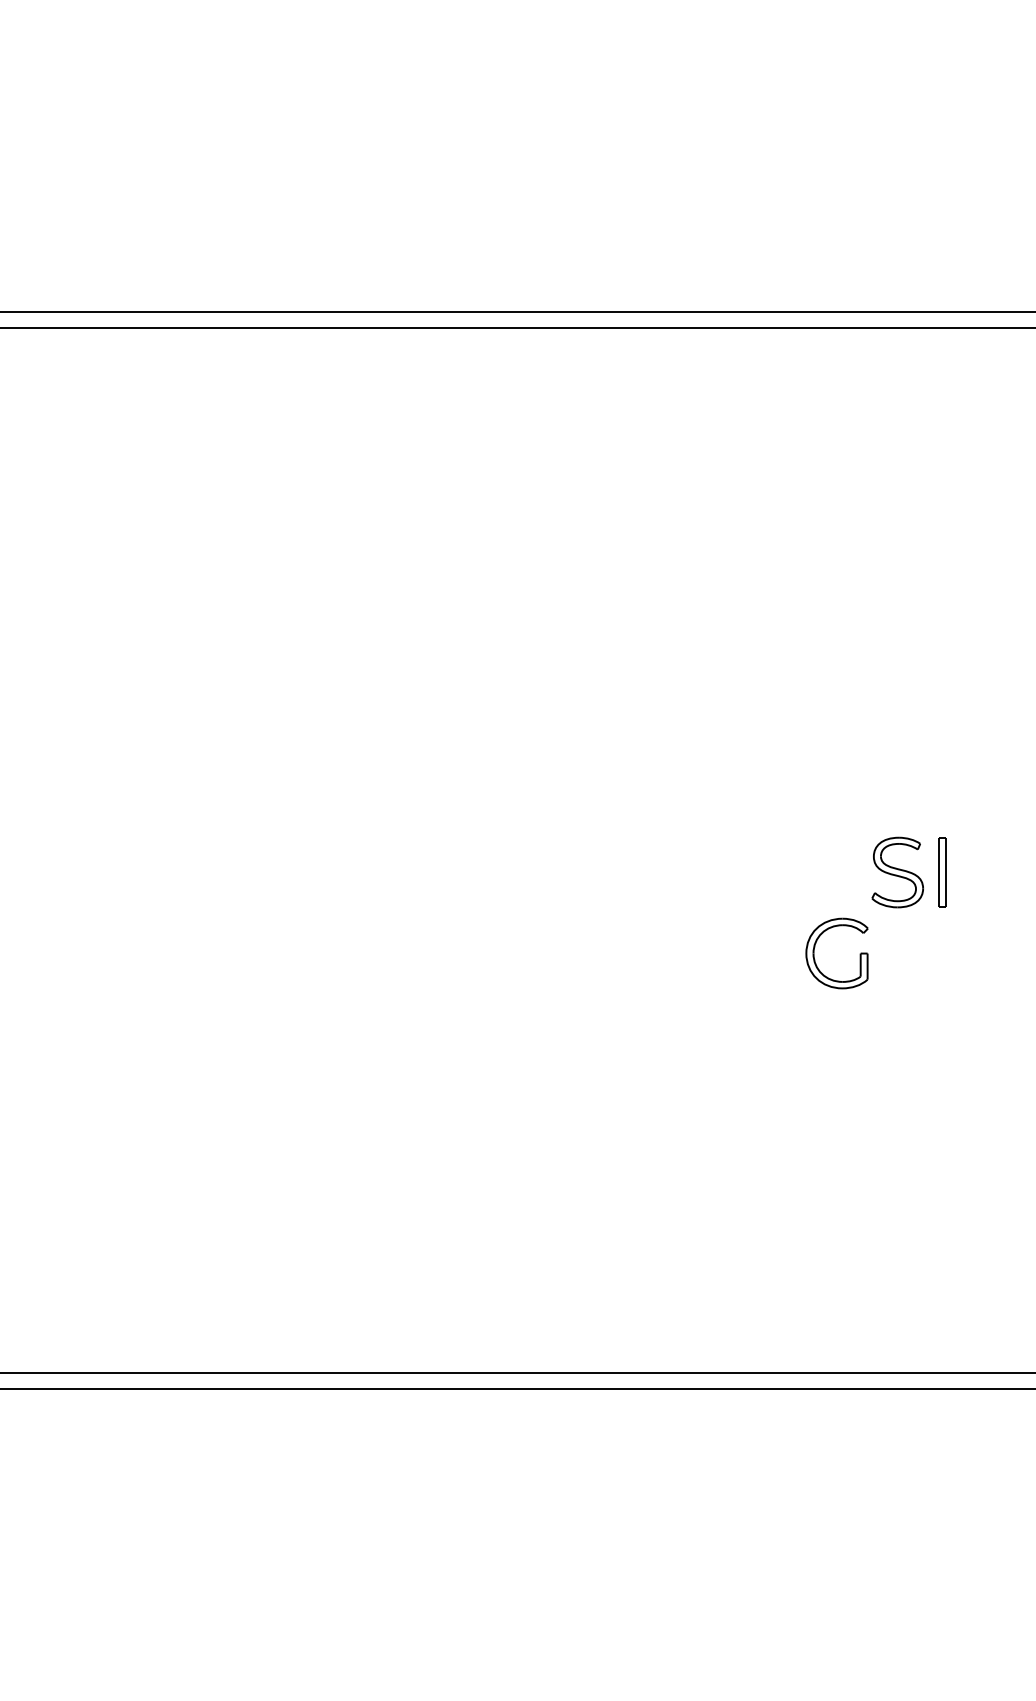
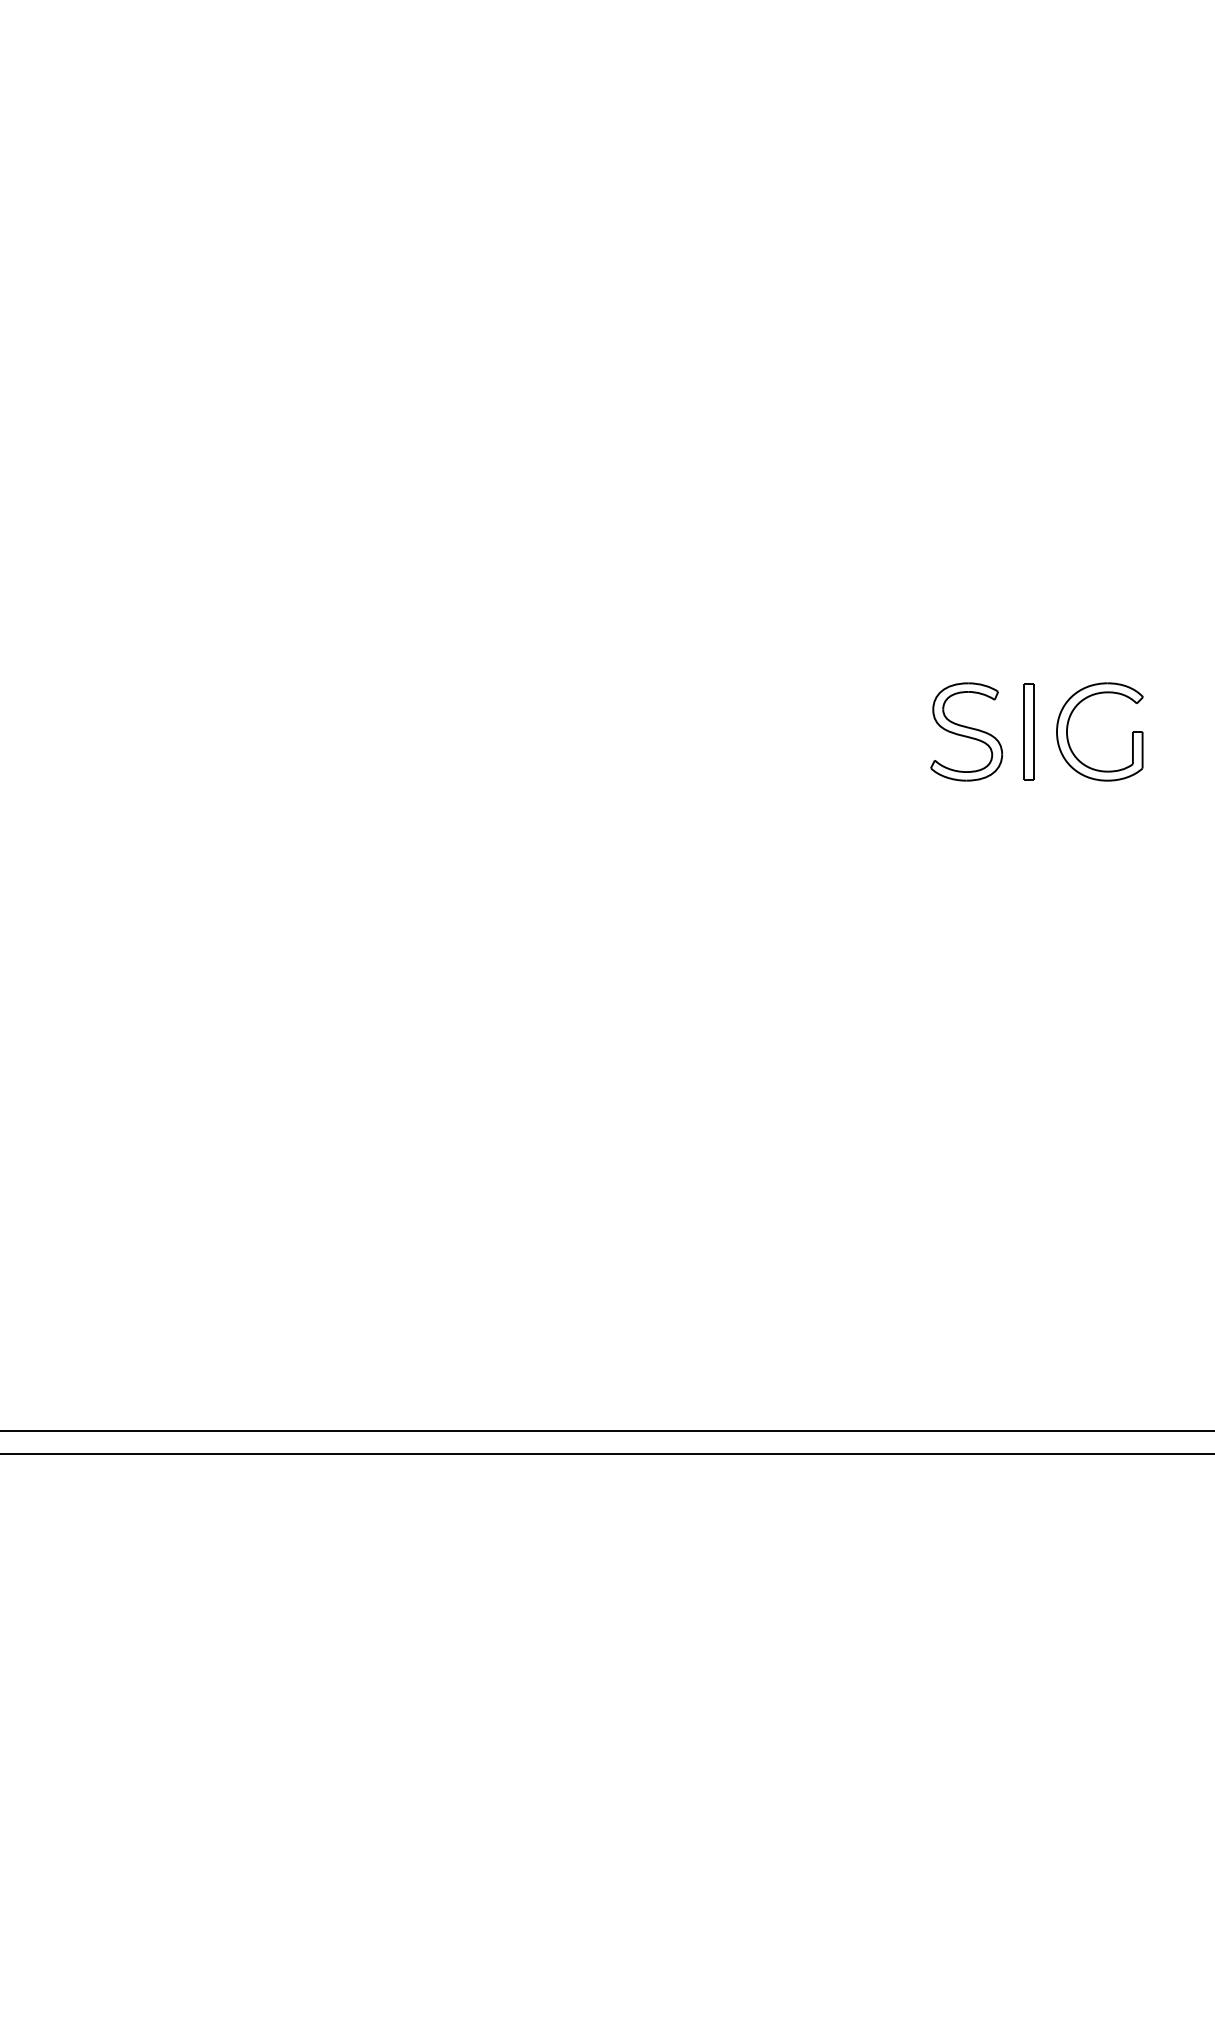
part: (815, 947) -> (1069, 723), moved

